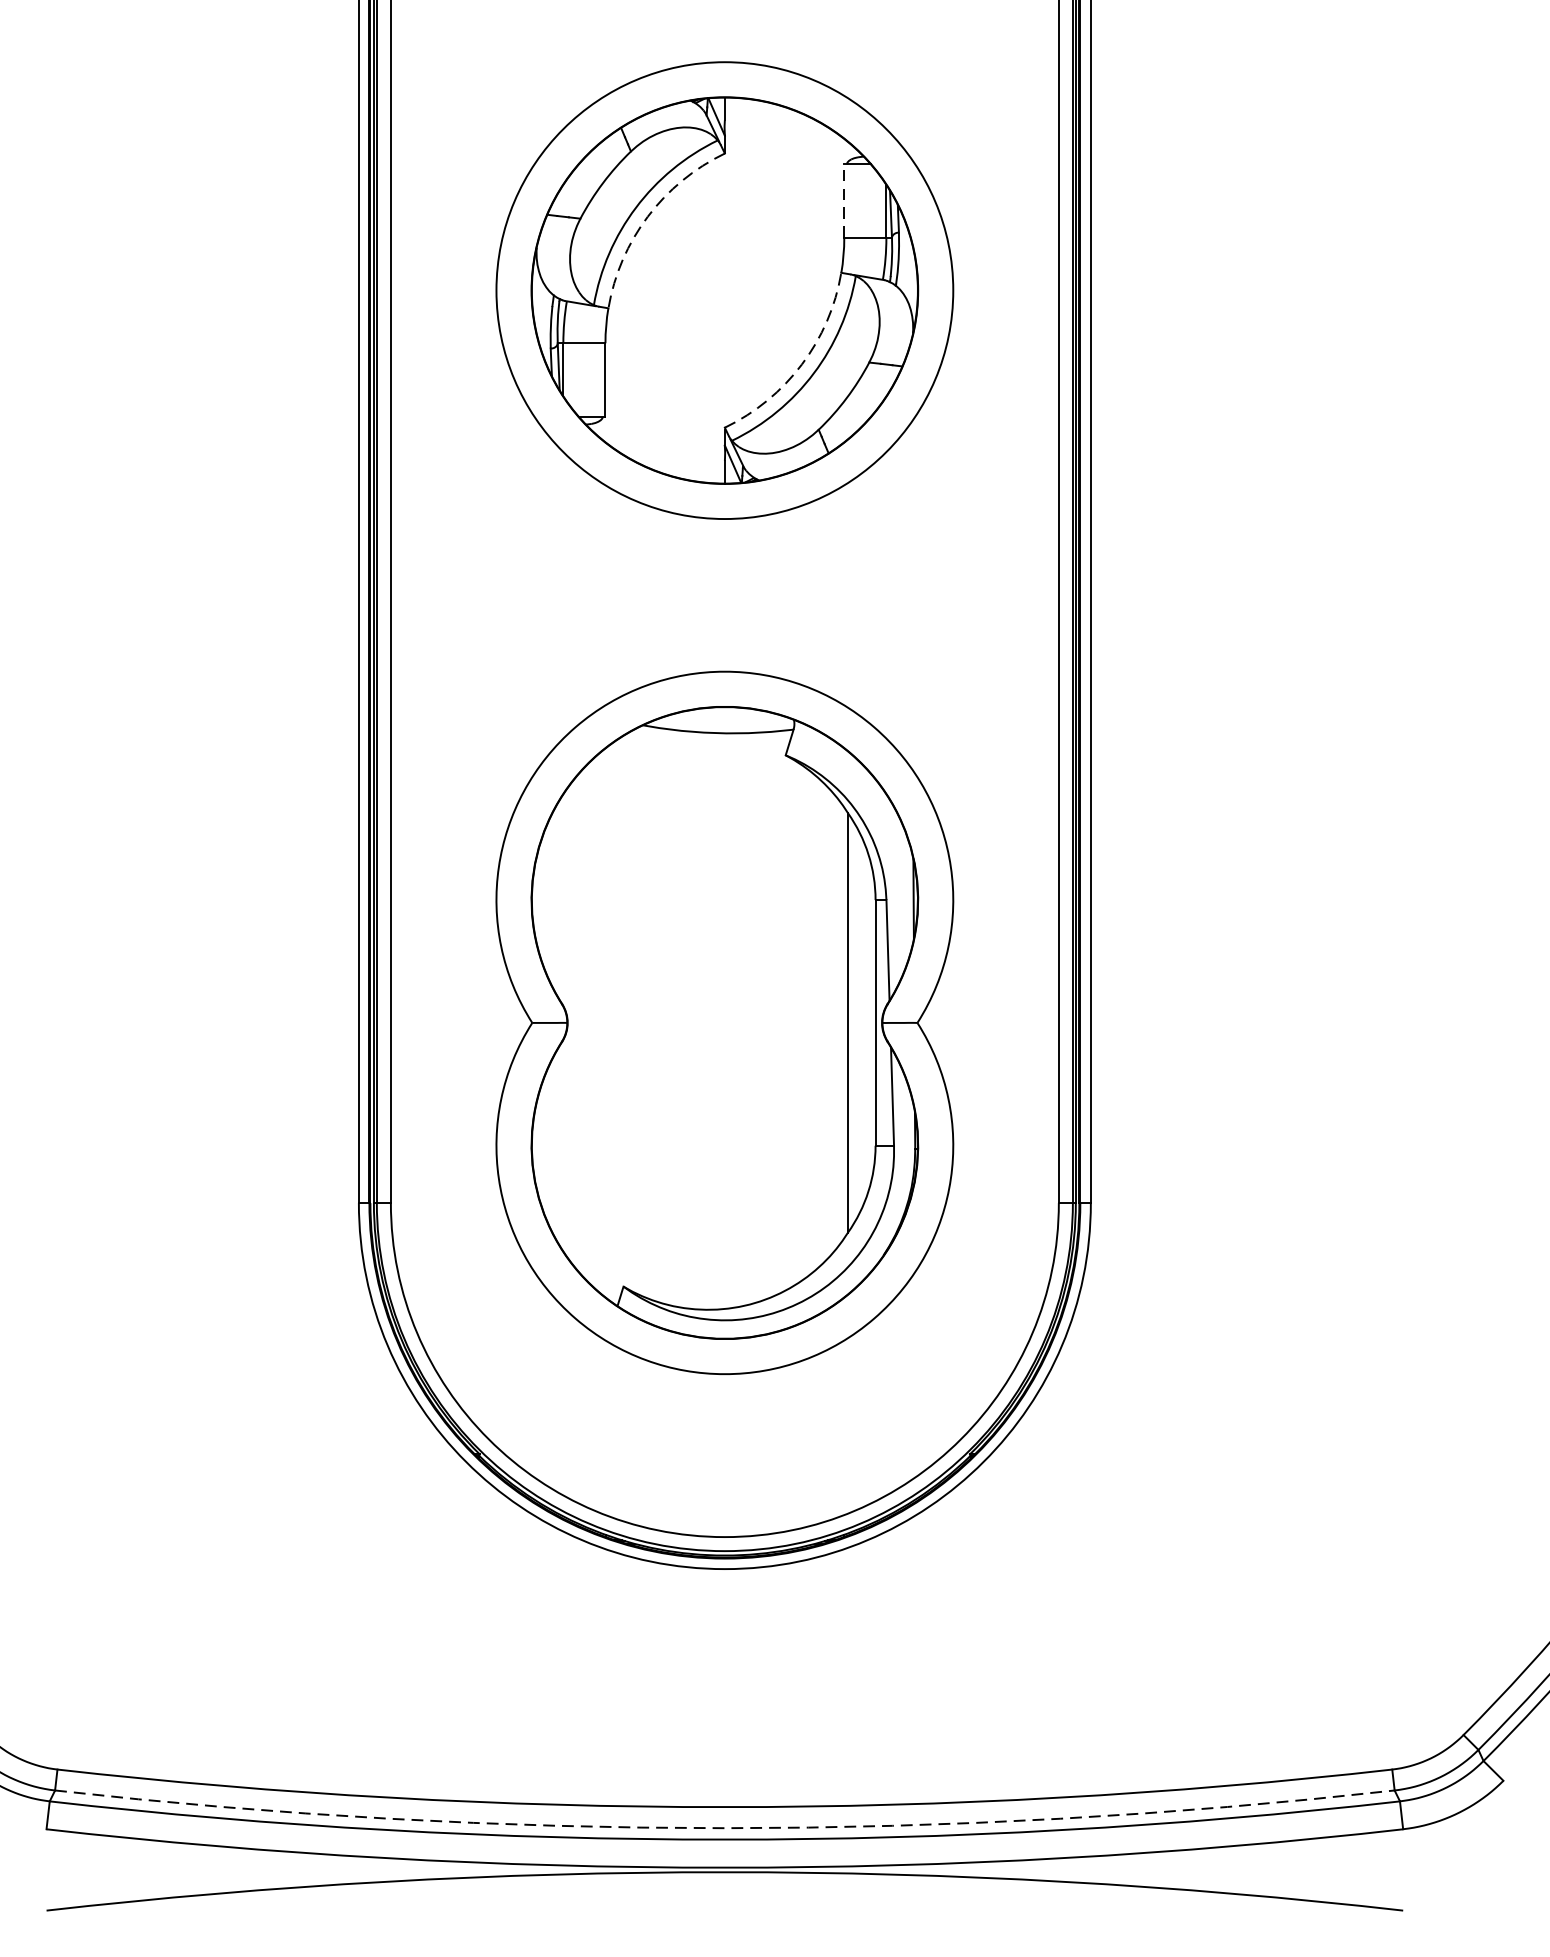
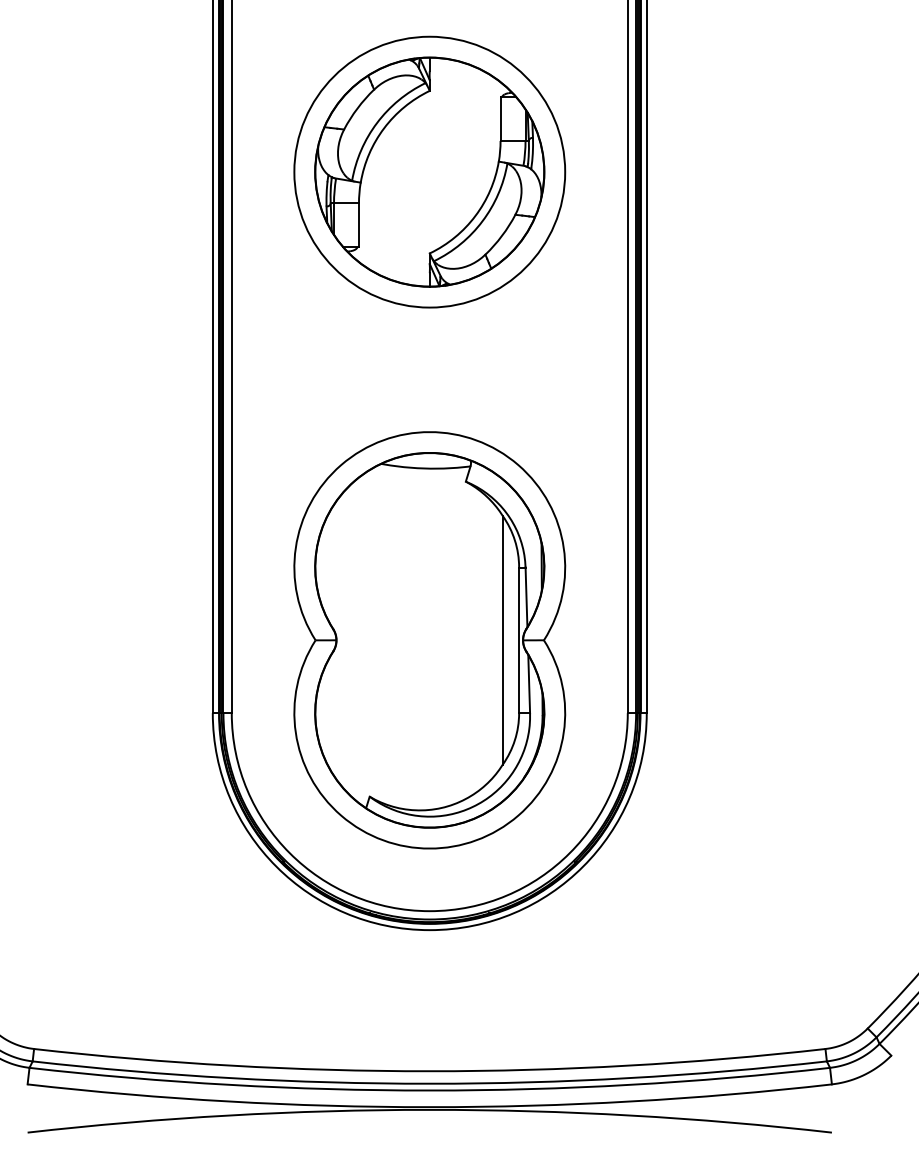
line: (844, 201) -> (500, 119), dashed -> solid
arc: (648, 216) -> (384, 128), dashed -> solid
arc: (801, 363) -> (475, 215), dashed -> solid
part: (724, 1023) -> (429, 640), moved
arc: (724, 1827) -> (429, 1083), dashed -> solid

